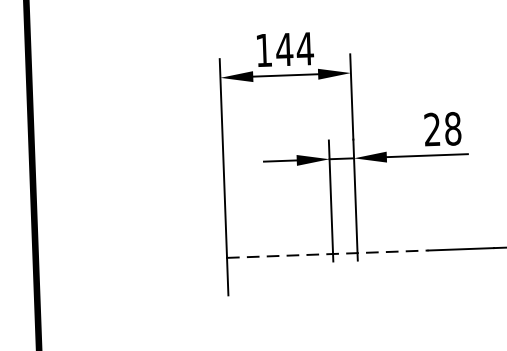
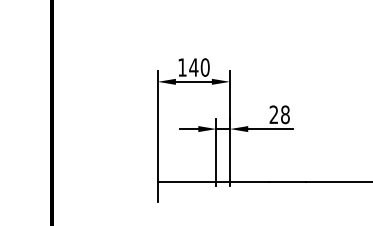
text: (303, 48) -> (204, 67), 144 -> 140
line: (327, 254) -> (213, 181), dashed -> solid

